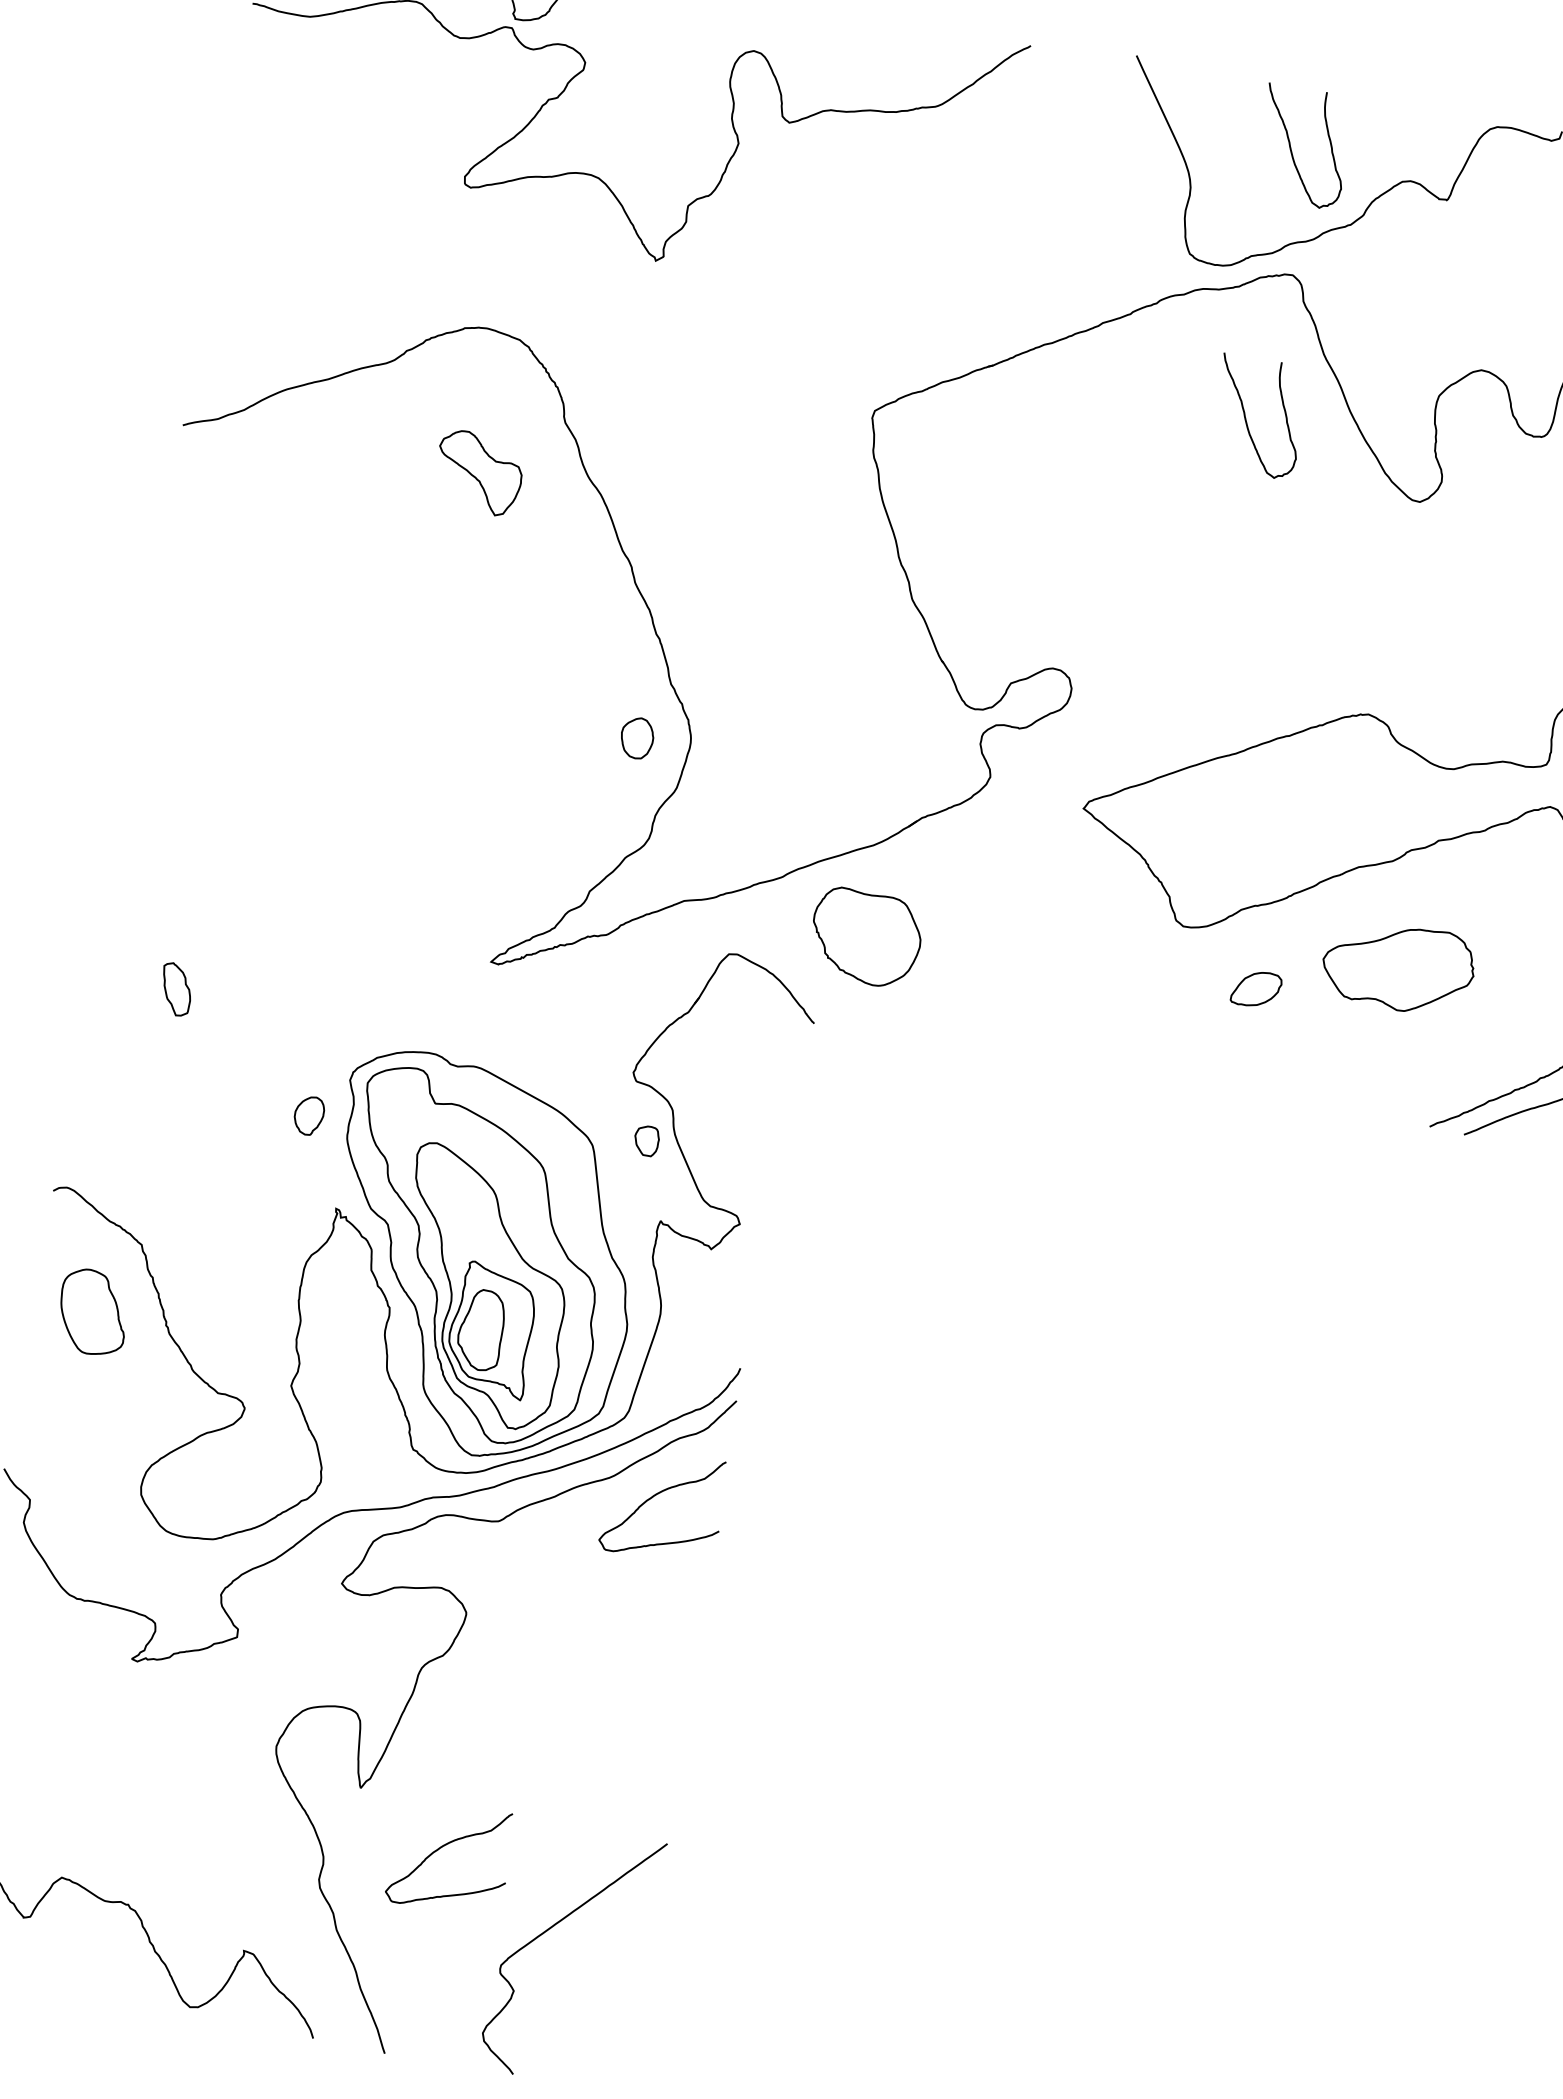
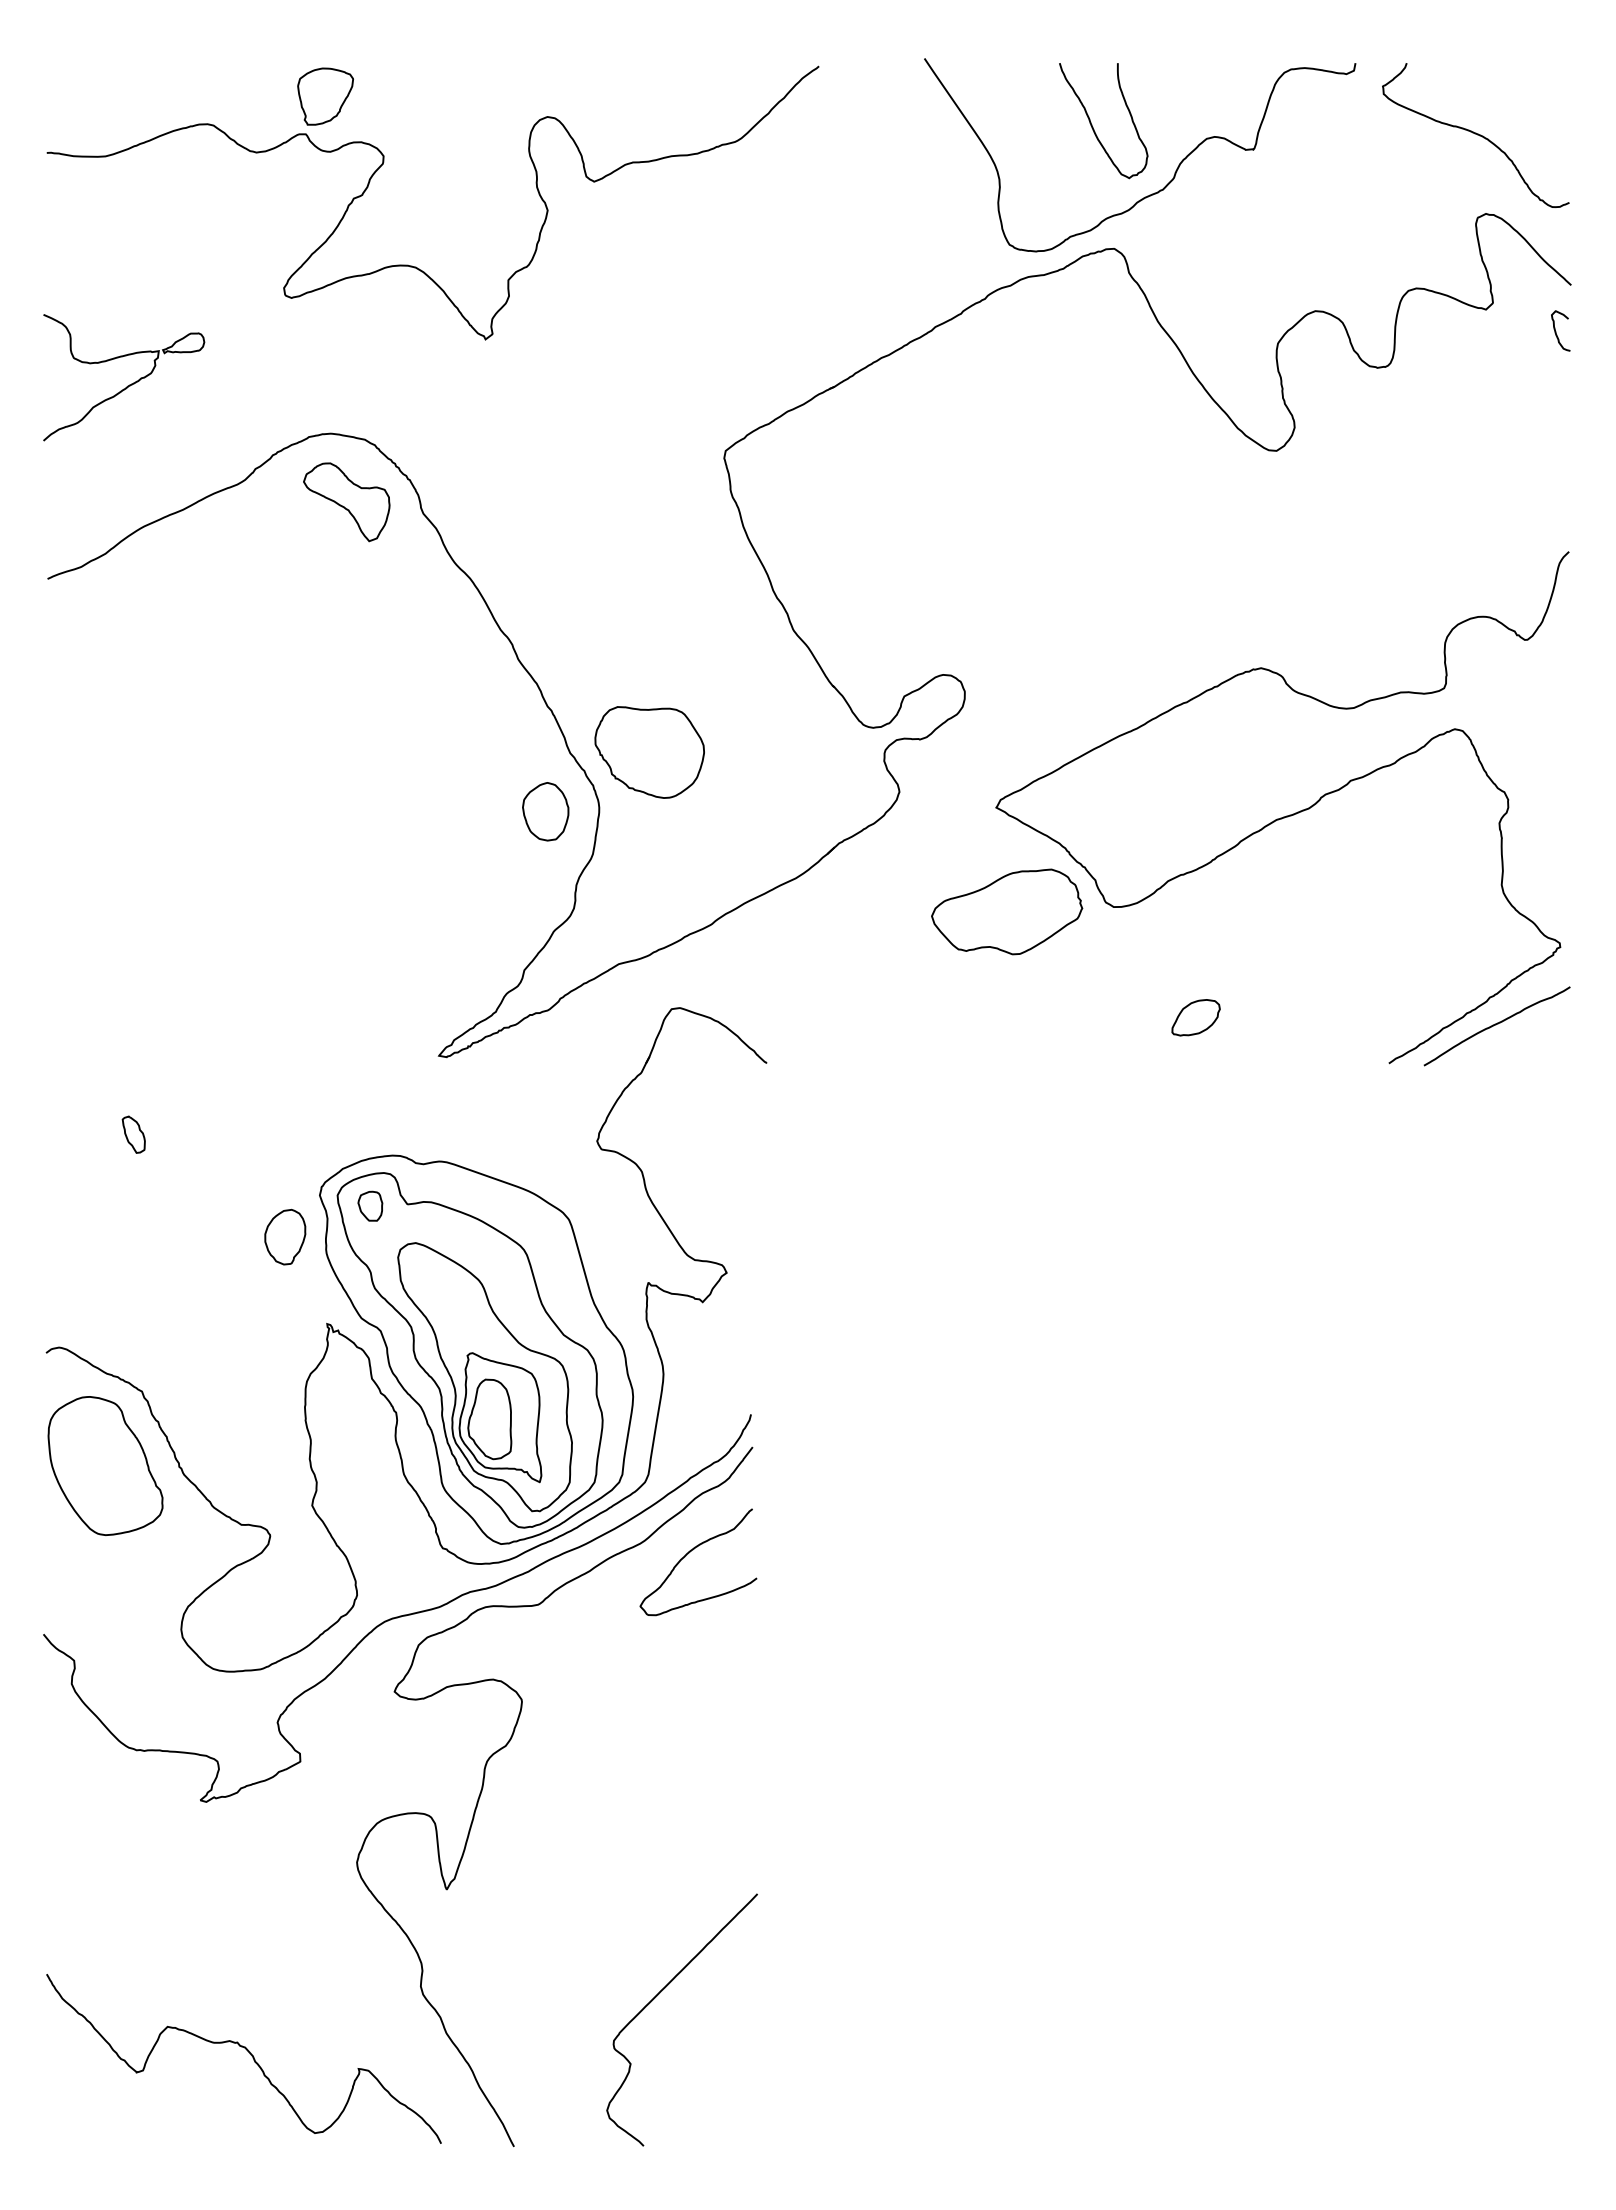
part: (293, 247) -> (127, 385), added
curve: (1246, 418) -> (1092, 397), removed
part: (478, 473) -> (346, 502), moved
part: (636, 737) -> (545, 811), size x1.43
part: (865, 937) -> (649, 752), moved
part: (1398, 967) -> (1007, 911), moved
part: (1255, 988) -> (1195, 1017), moved
part: (175, 989) -> (133, 1134), size x0.71
part: (309, 1115) -> (285, 1236), size x1.43
part: (646, 1140) -> (370, 1205), moved
part: (93, 1311) -> (105, 1465), size x1.67
curve: (443, 1847) -> (537, 1934), removed

